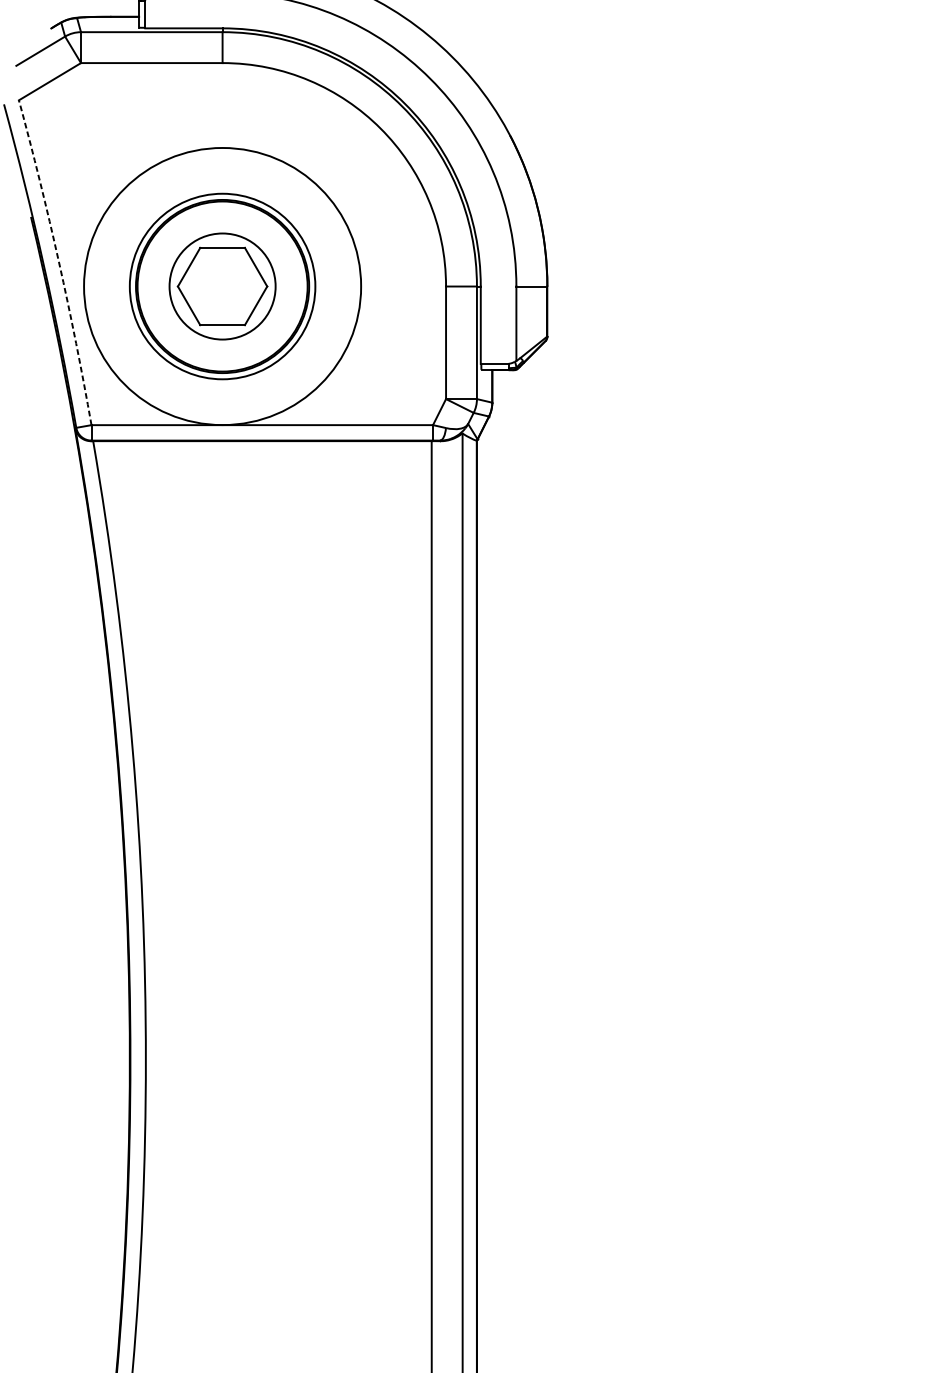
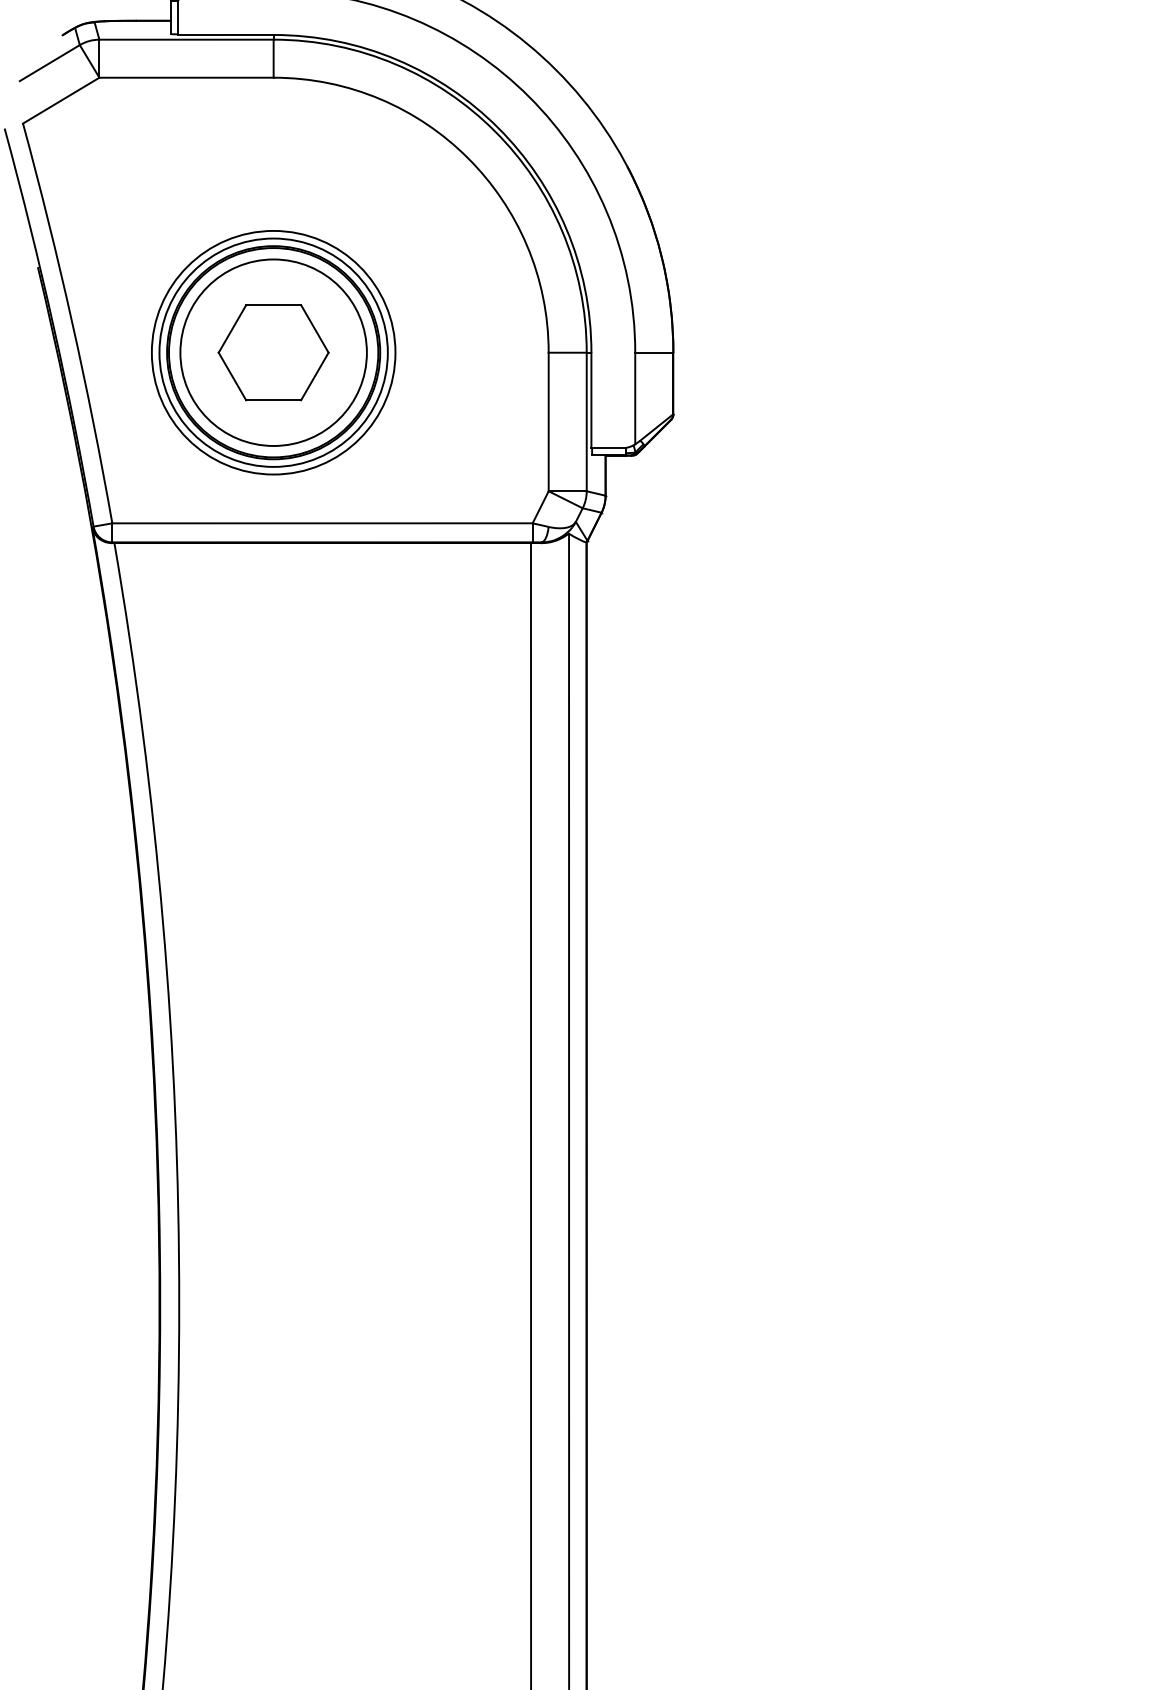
arc: (59, 261) -> (72, 322), dashed -> solid
circle: (222, 286) -> (273, 352), size x0.71
circle: (222, 286) -> (273, 352), size x1.43

